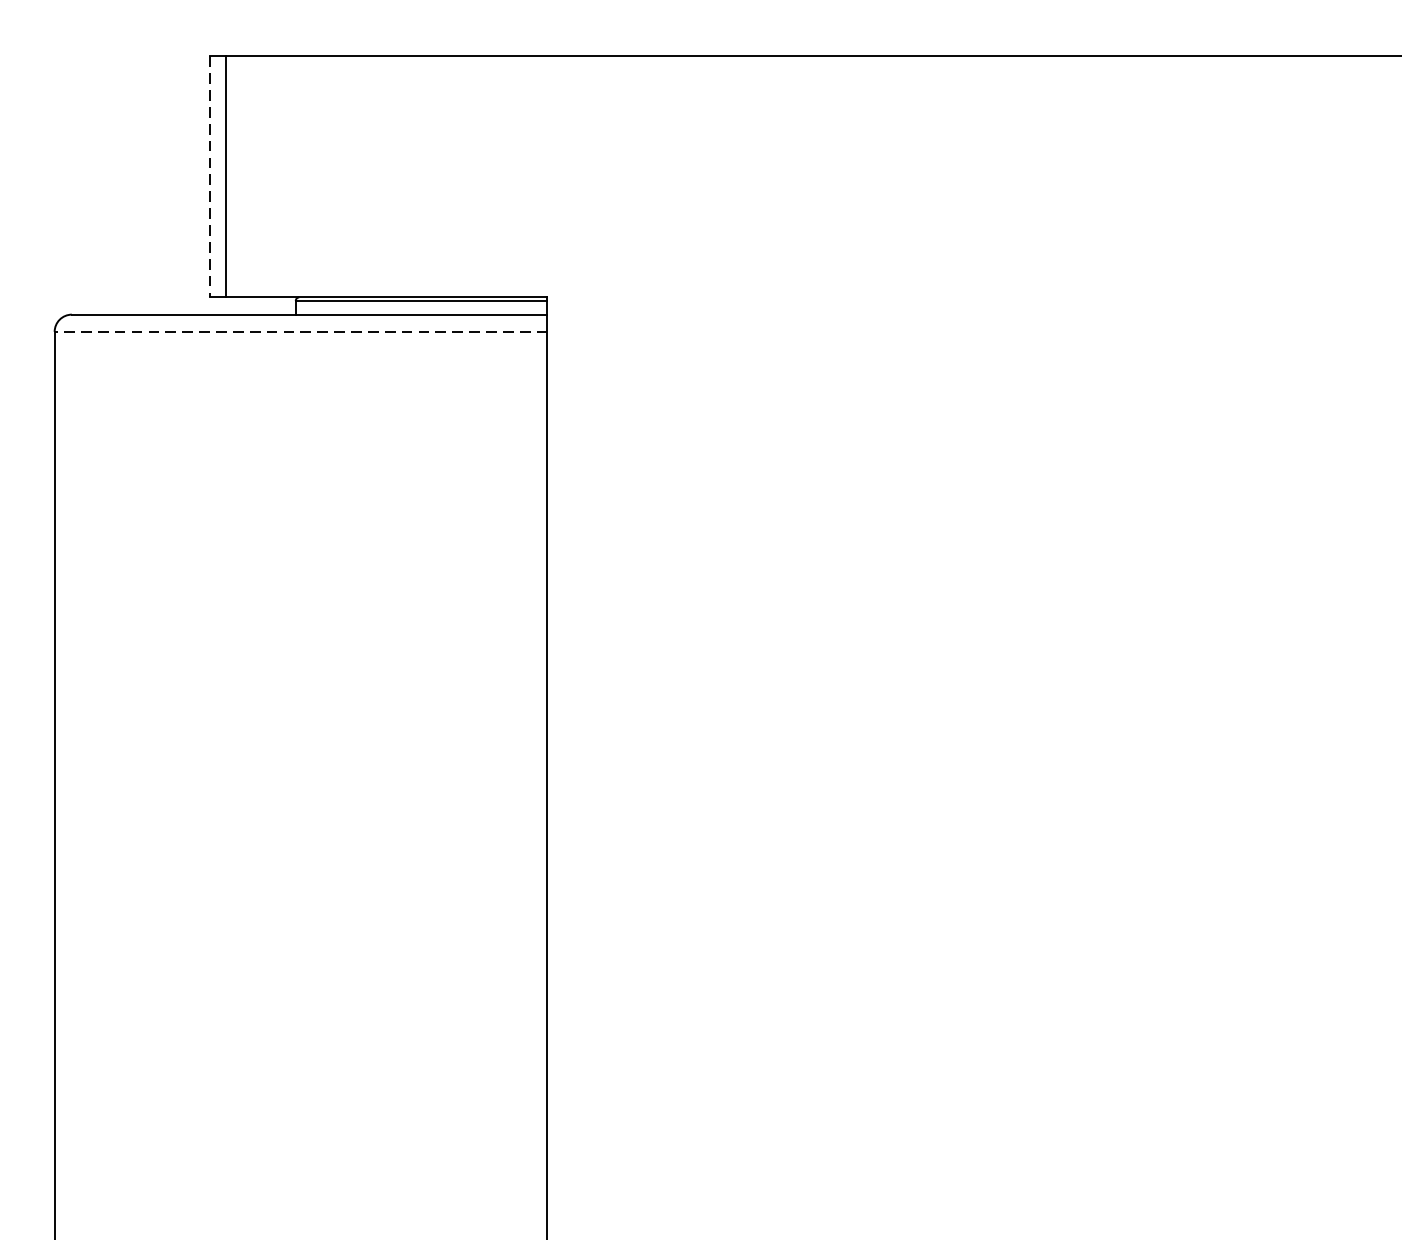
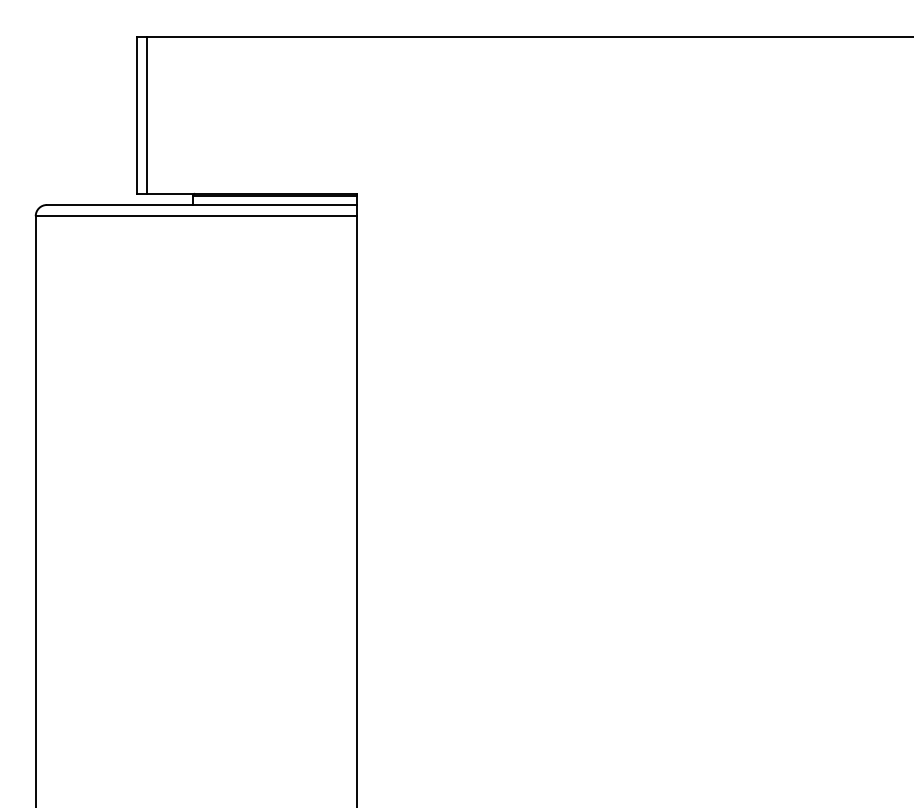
line: (209, 177) -> (136, 115), dashed -> solid
line: (301, 332) -> (196, 216), dashed -> solid

